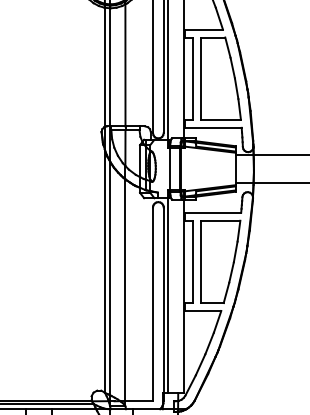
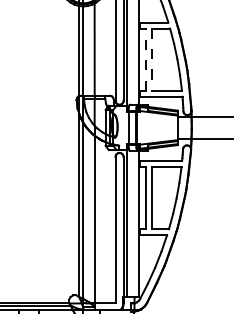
line: (192, 78) -> (145, 59), solid -> dashed
line: (200, 79) -> (151, 60), solid -> dashed

